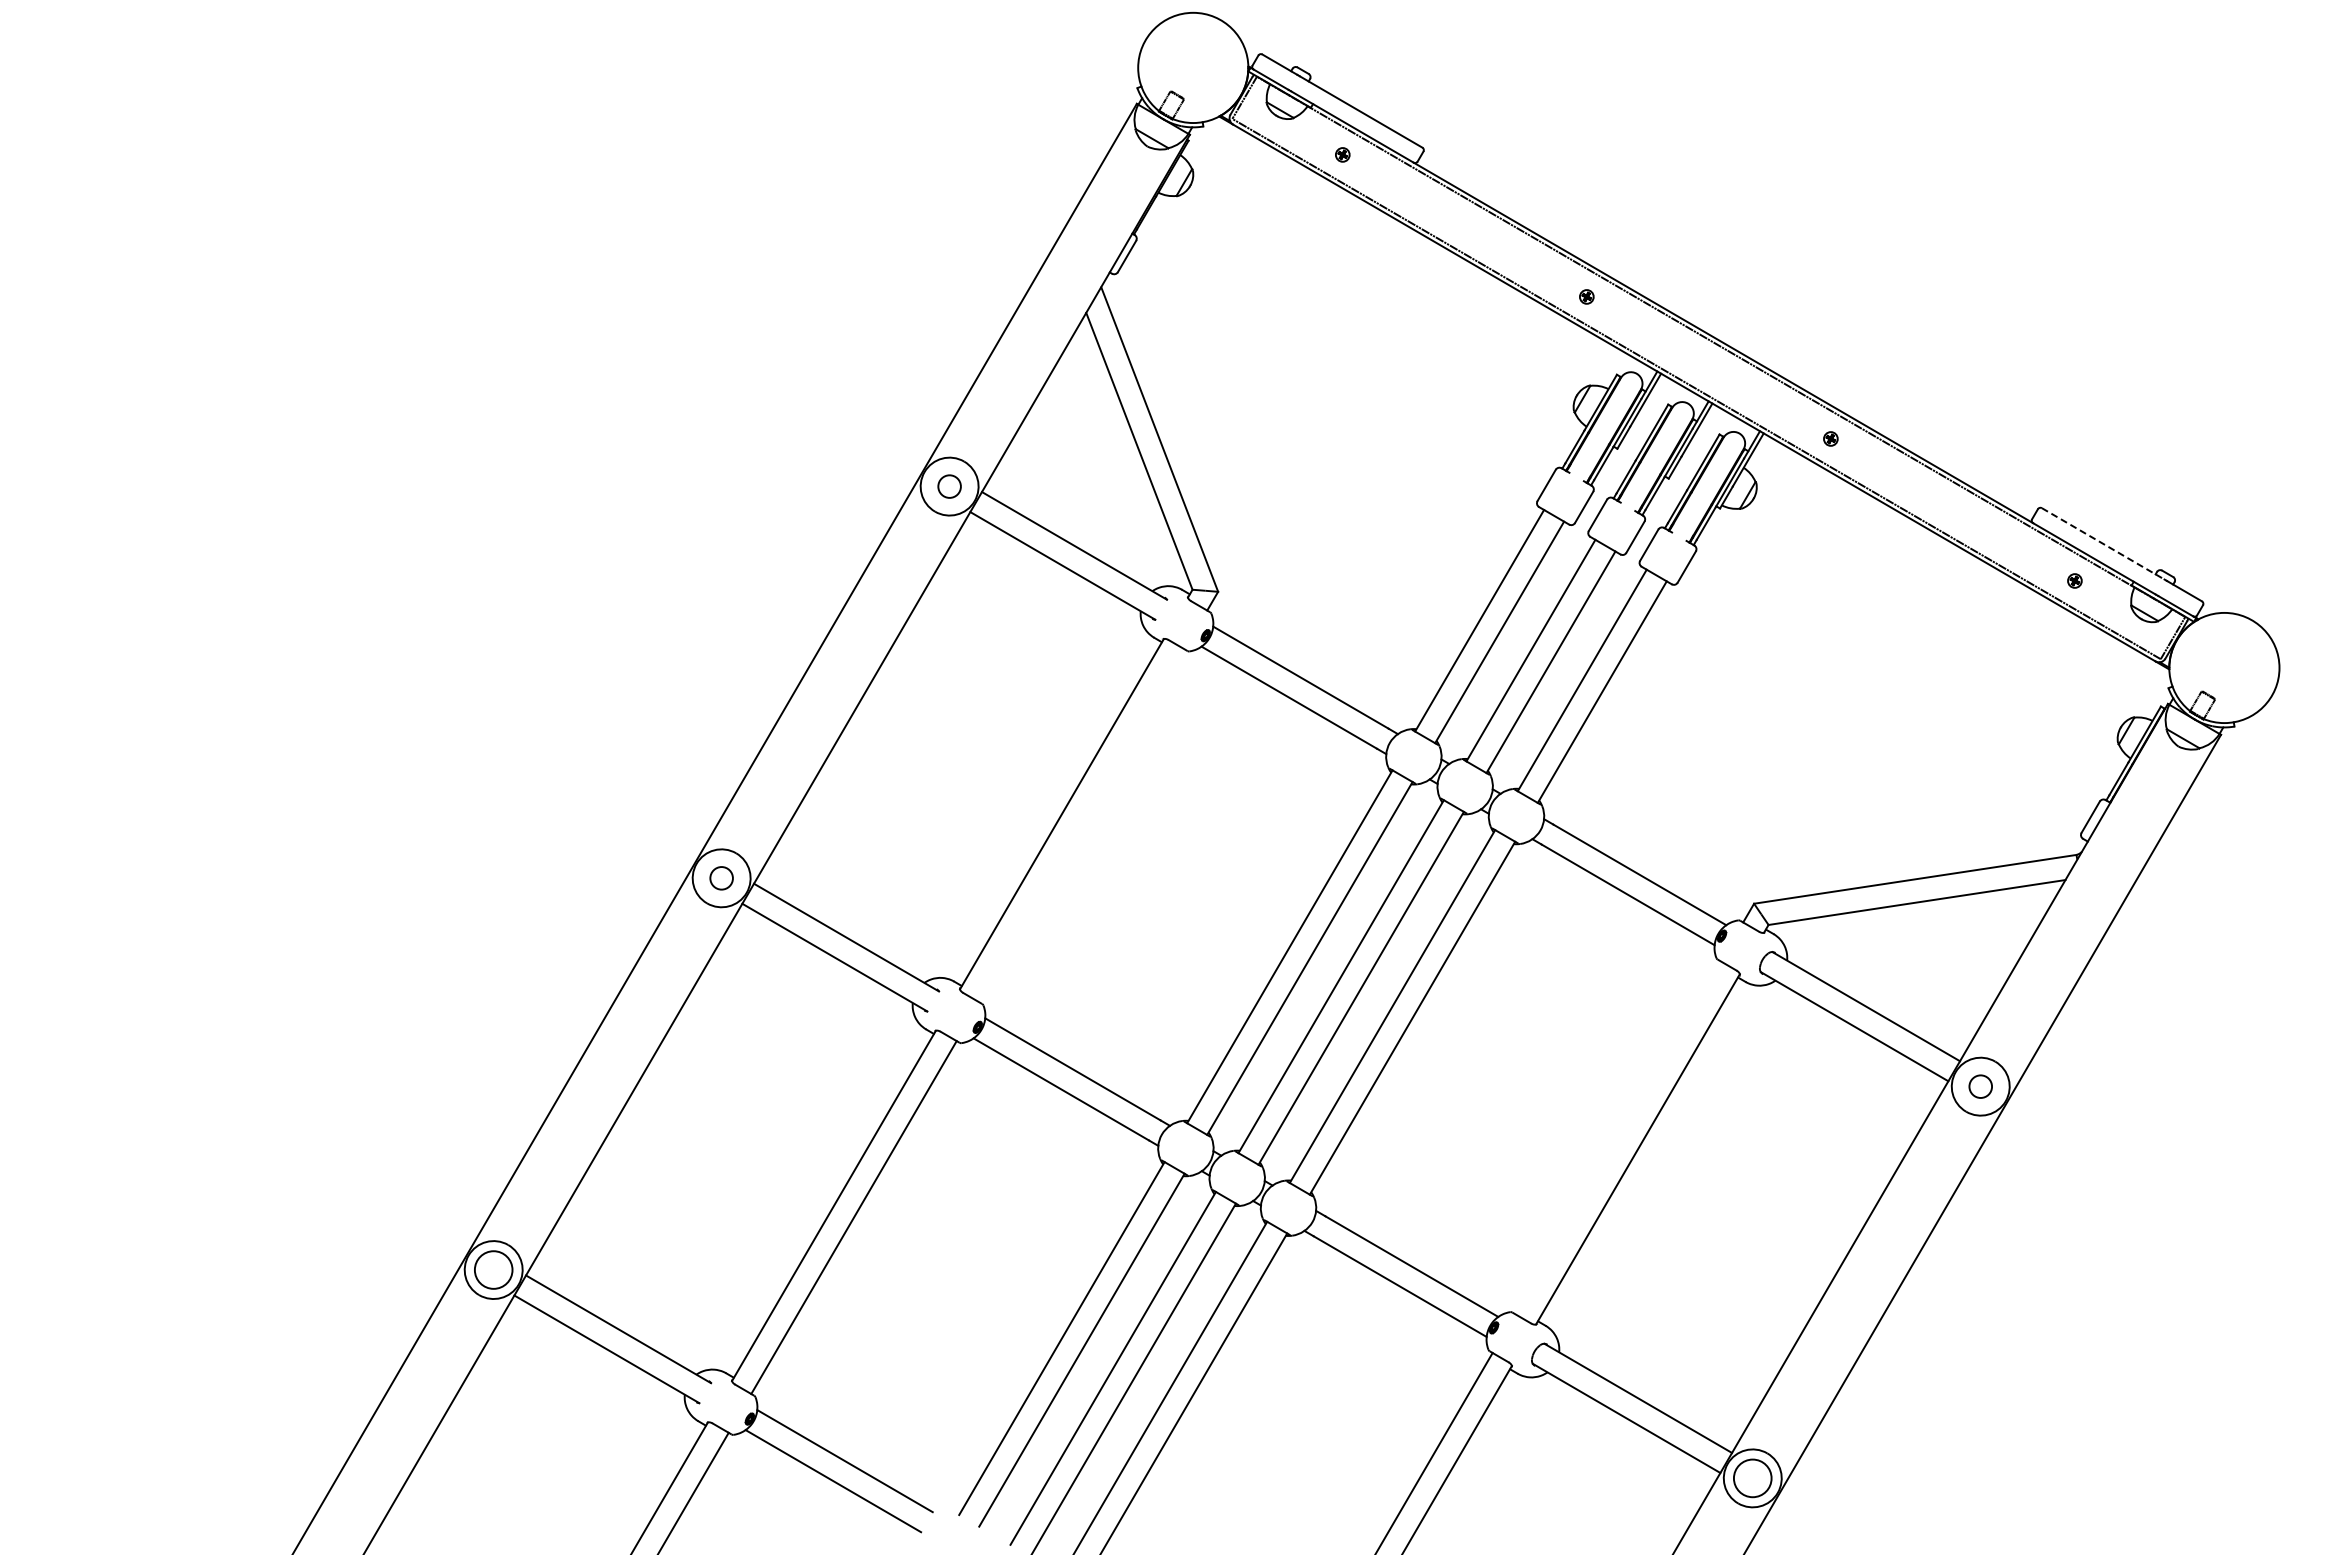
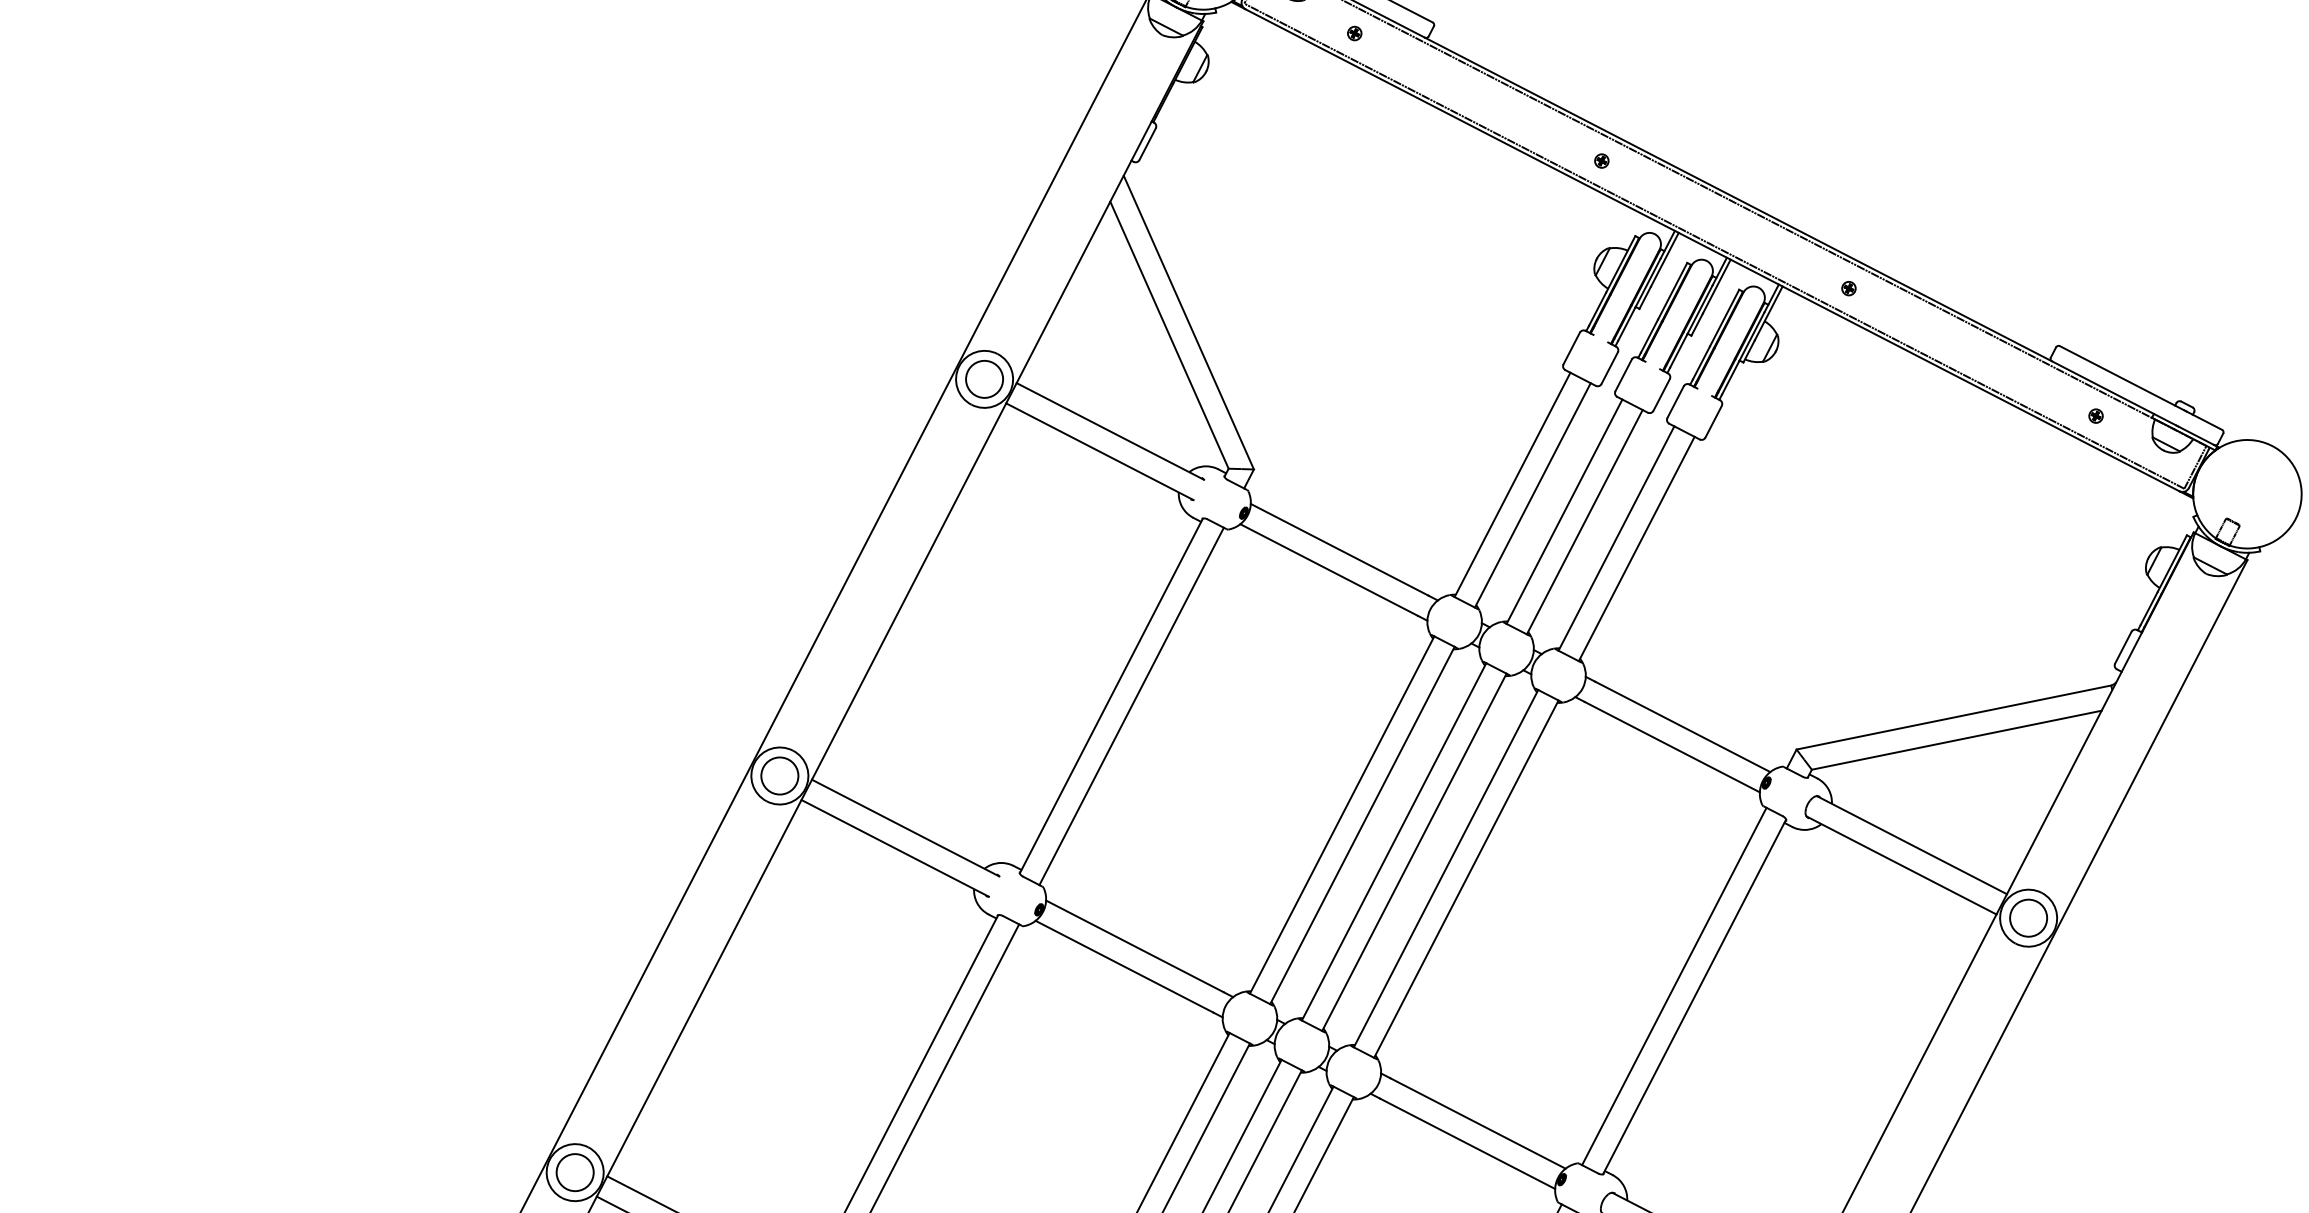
circle: (949, 486) -> (984, 379), size x1.67
line: (2103, 543) -> (2122, 377), dashed -> solid
line: (1081, 825) -> (1131, 706), added
circle: (721, 878) -> (779, 776), size x1.67
circle: (1980, 1086) -> (2028, 918), size x1.67
line: (1617, 1137) -> (1673, 986), added

